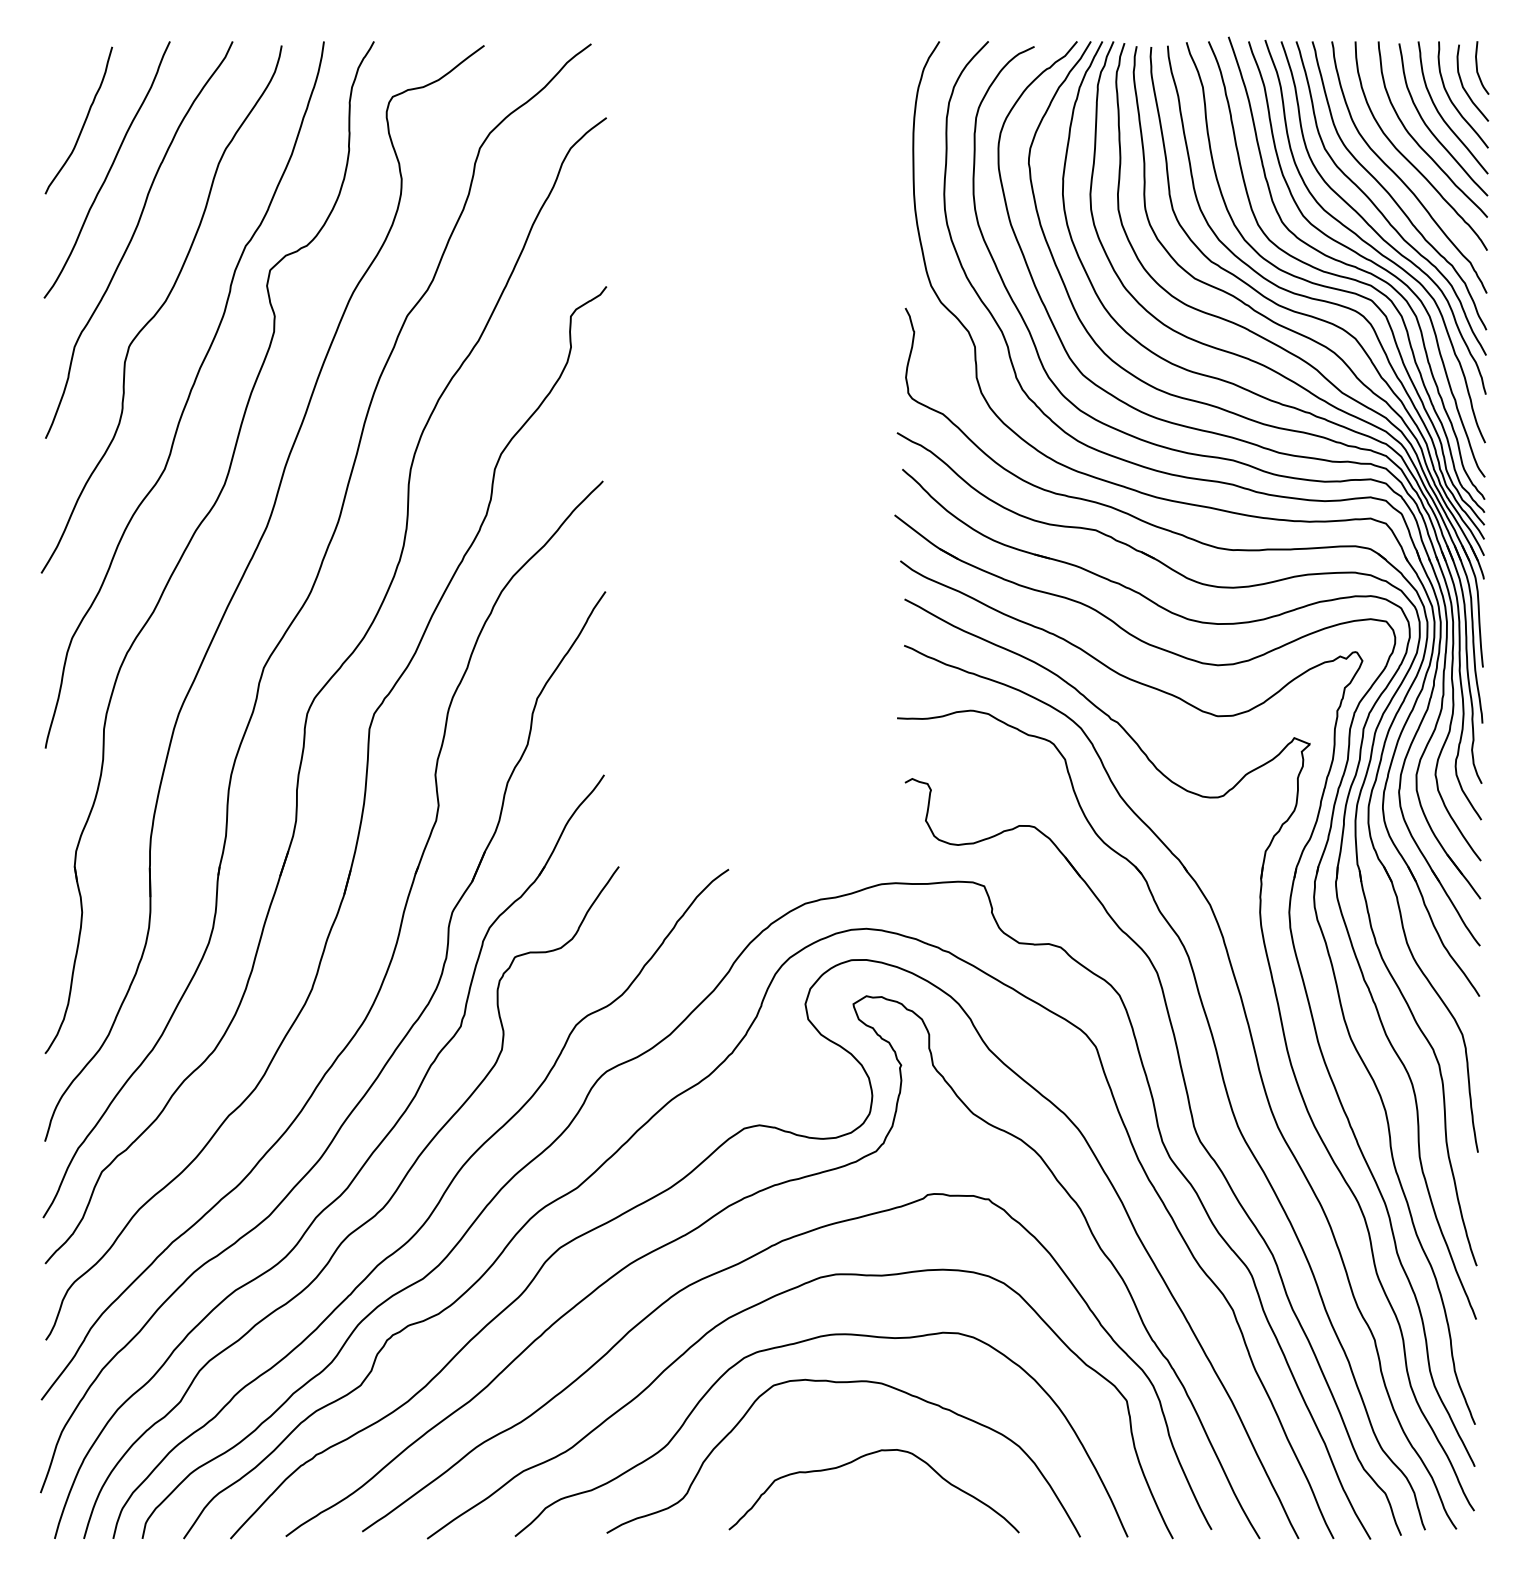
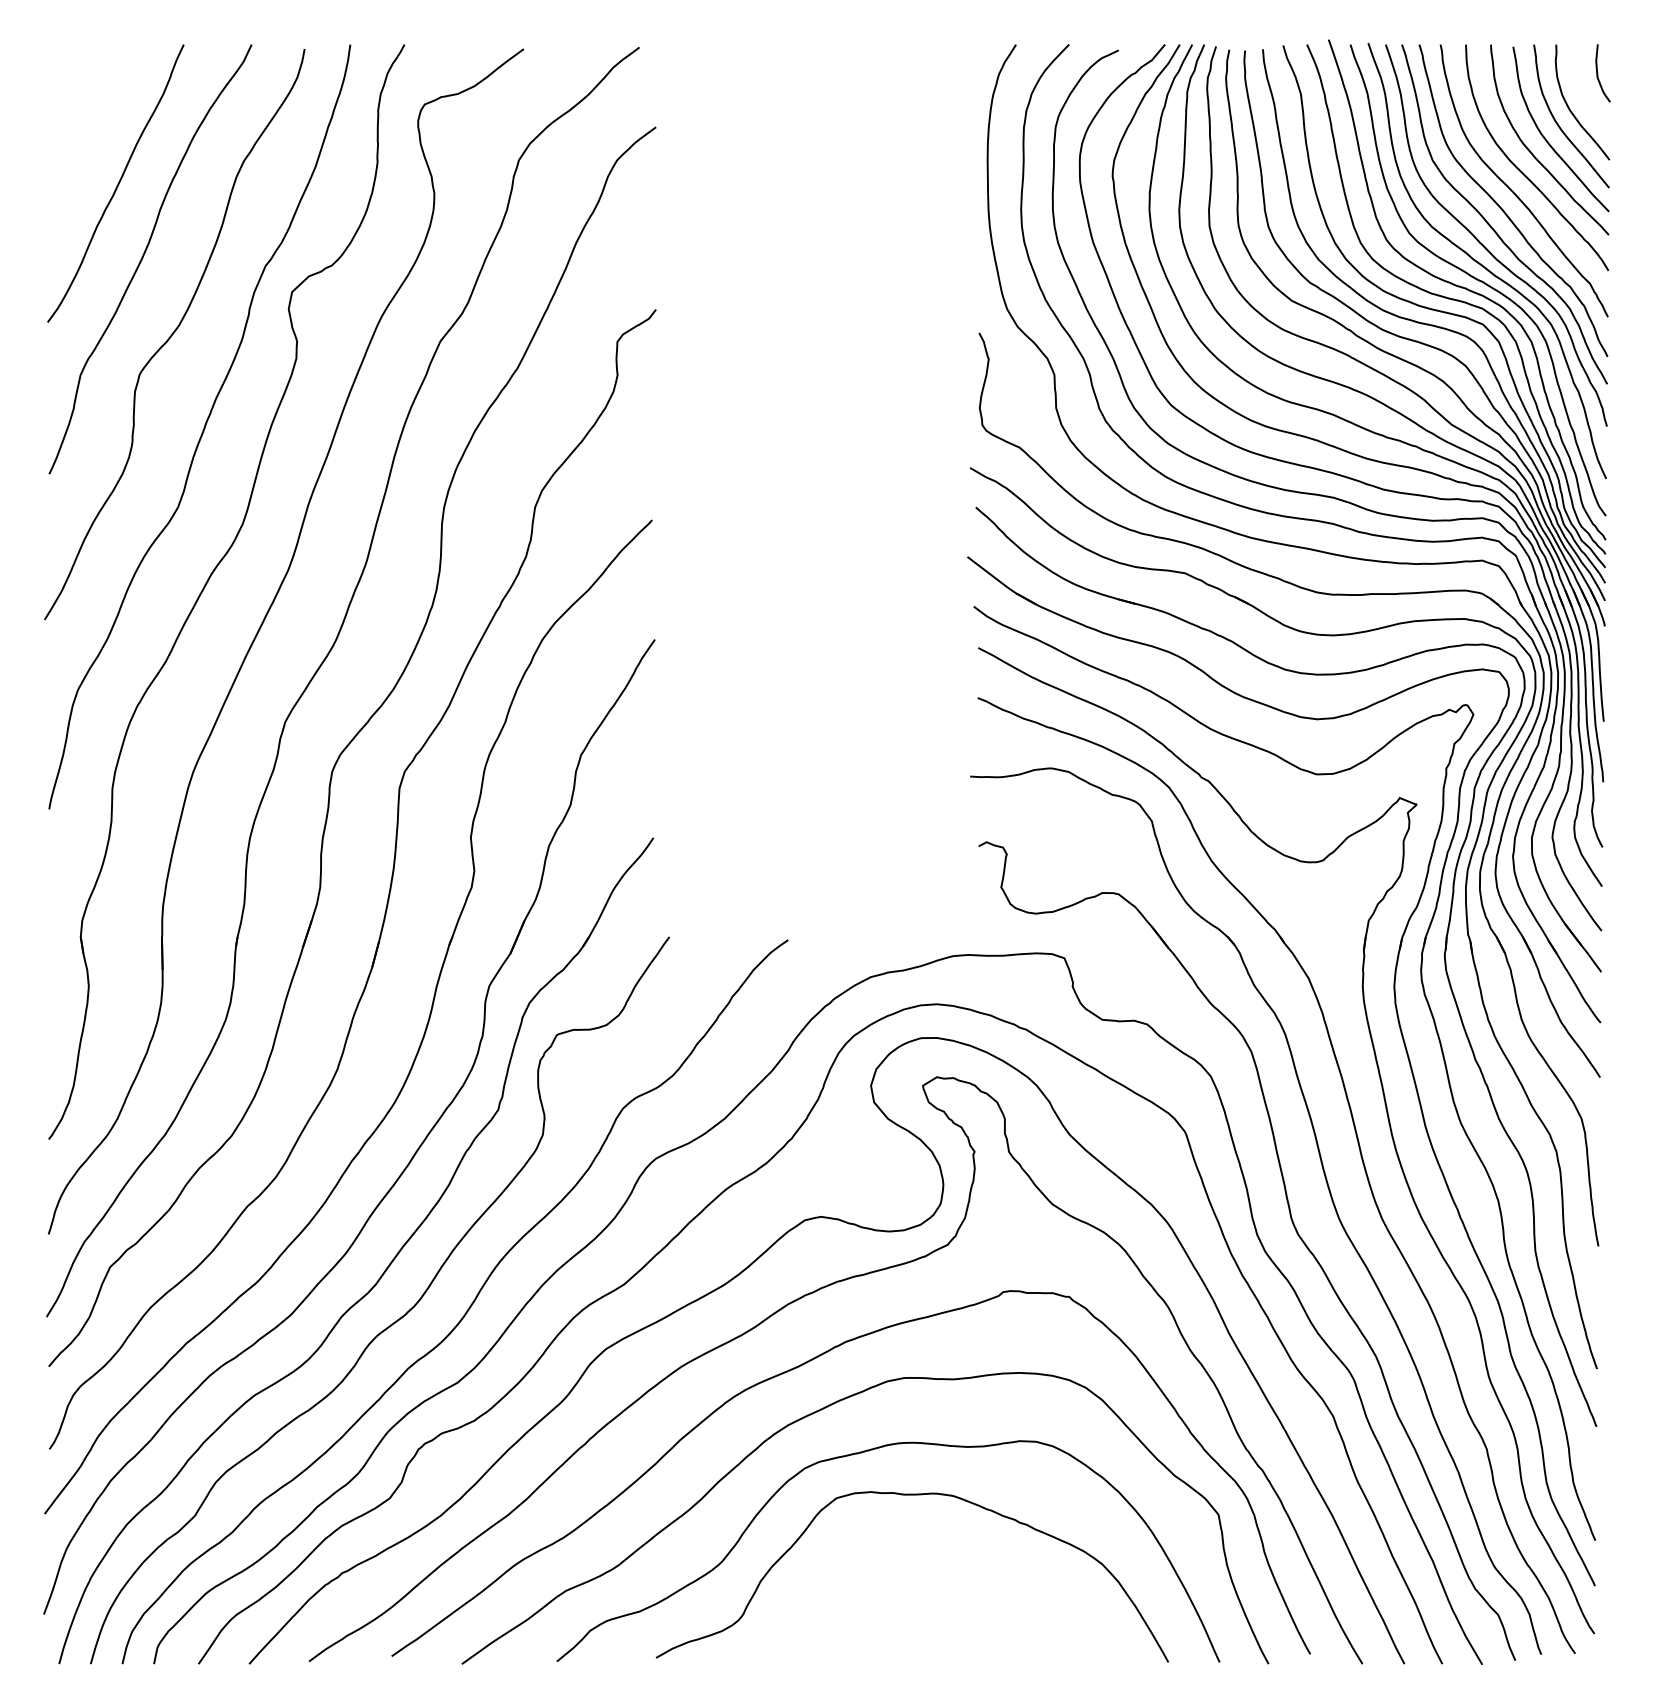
curve: (1464, 87) -> (1583, 94), removed
curve: (83, 122) -> (90, 132), removed
curve: (853, 1462) -> (923, 1581), removed

